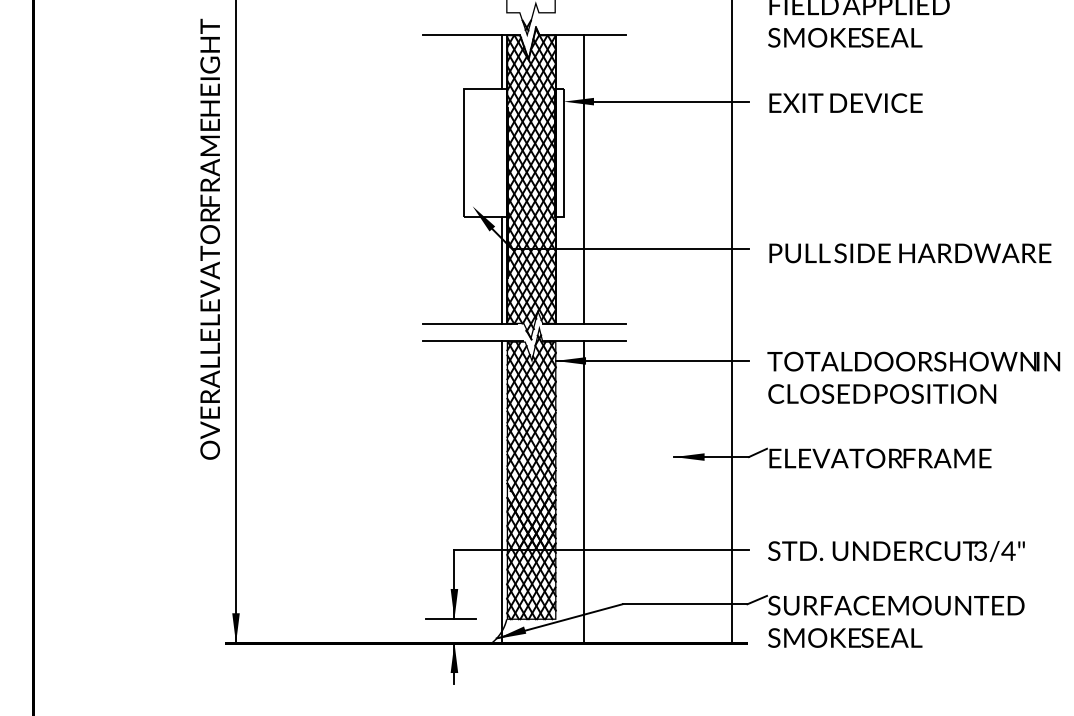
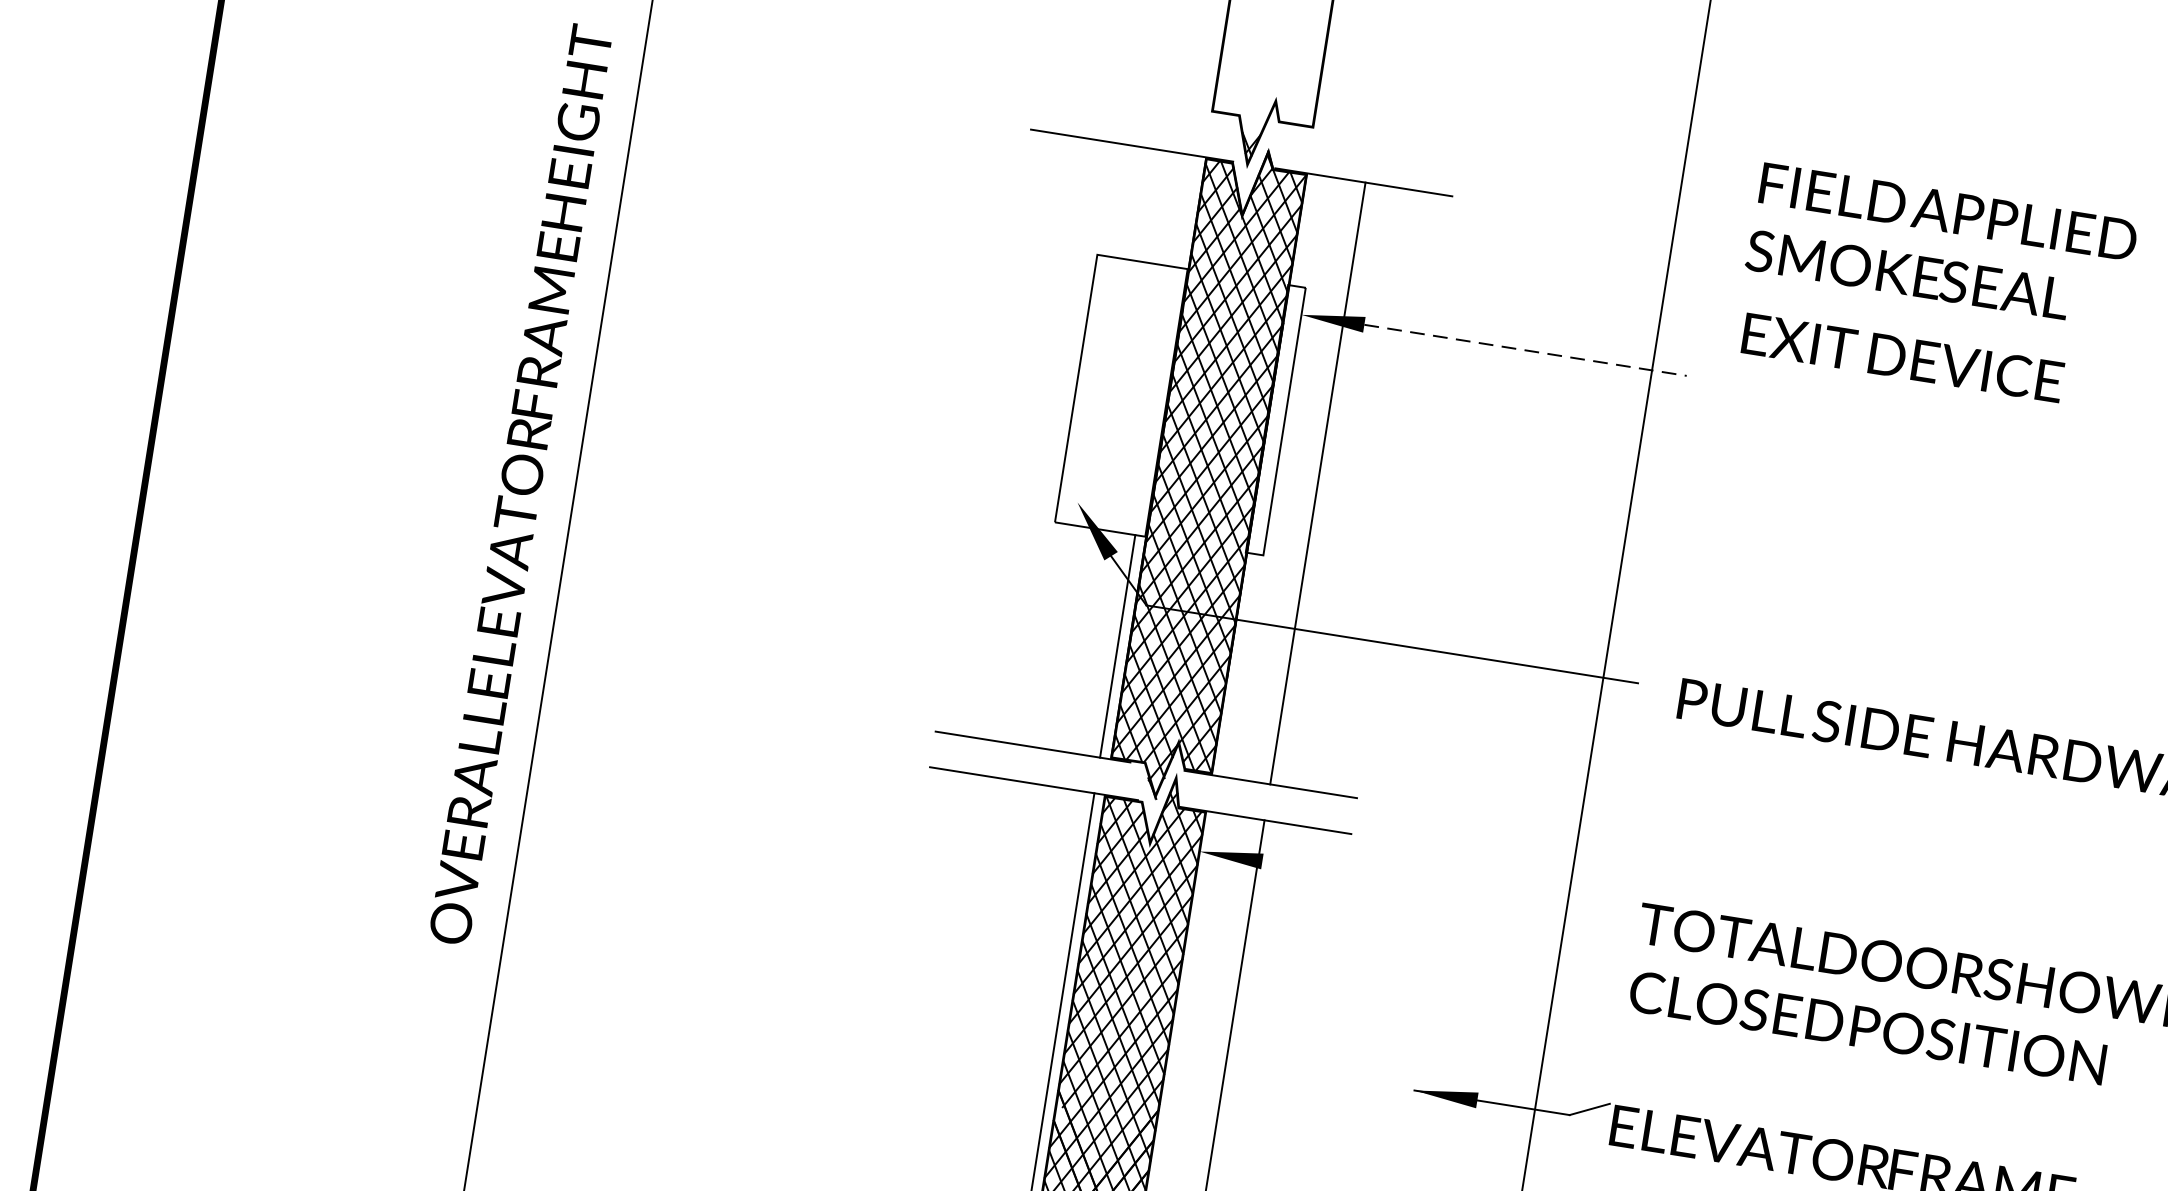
line: (502, 61) -> (1187, 211), removed
line: (671, 101) -> (1525, 350), solid -> dashed
text: (845, 102) -> (1902, 356), moved
line: (651, 360) -> (1398, 882), removed

